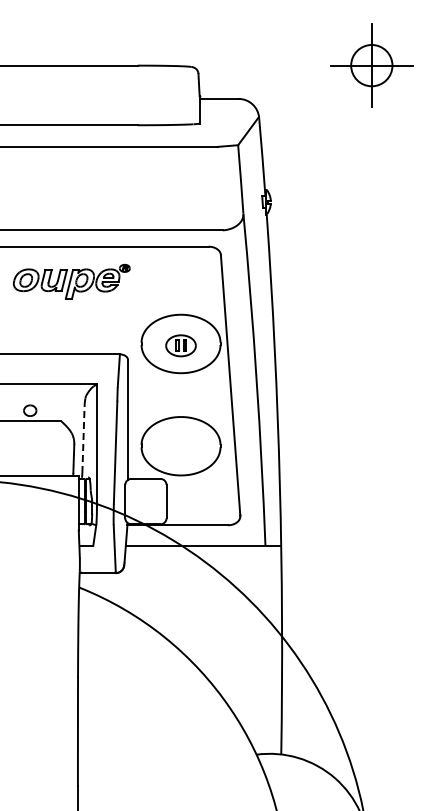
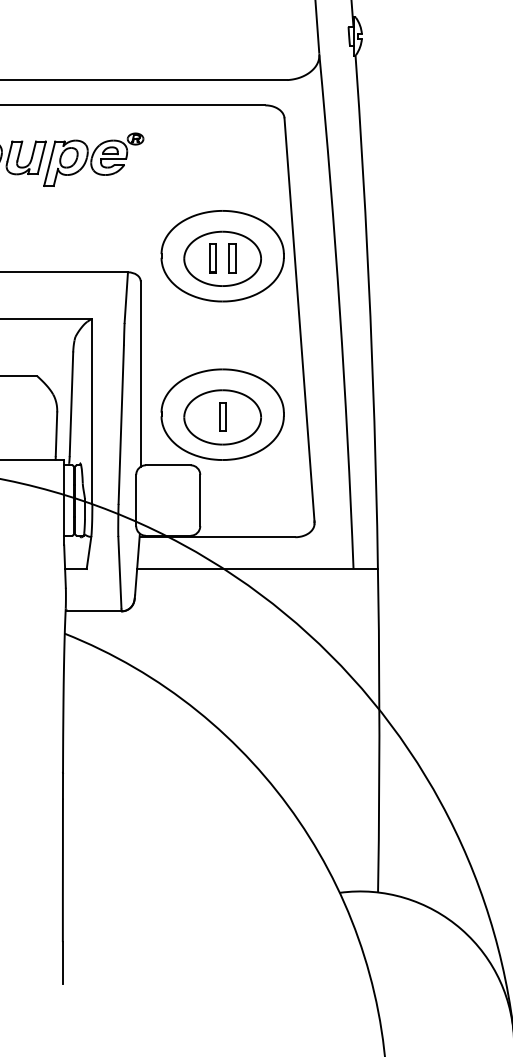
part: (180, 345) -> (221, 258), size x1.67
line: (83, 439) -> (71, 404), dashed -> solid
part: (180, 447) -> (221, 416), added

